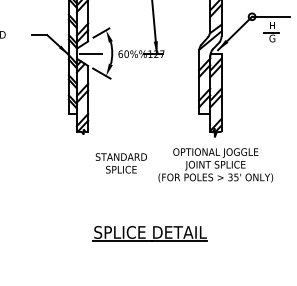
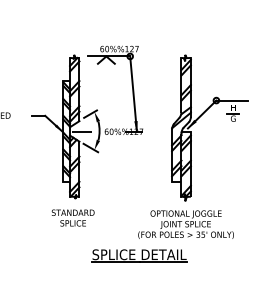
text: (120, 162) -> (72, 217), moved
part: (150, 233) -> (139, 255), moved

